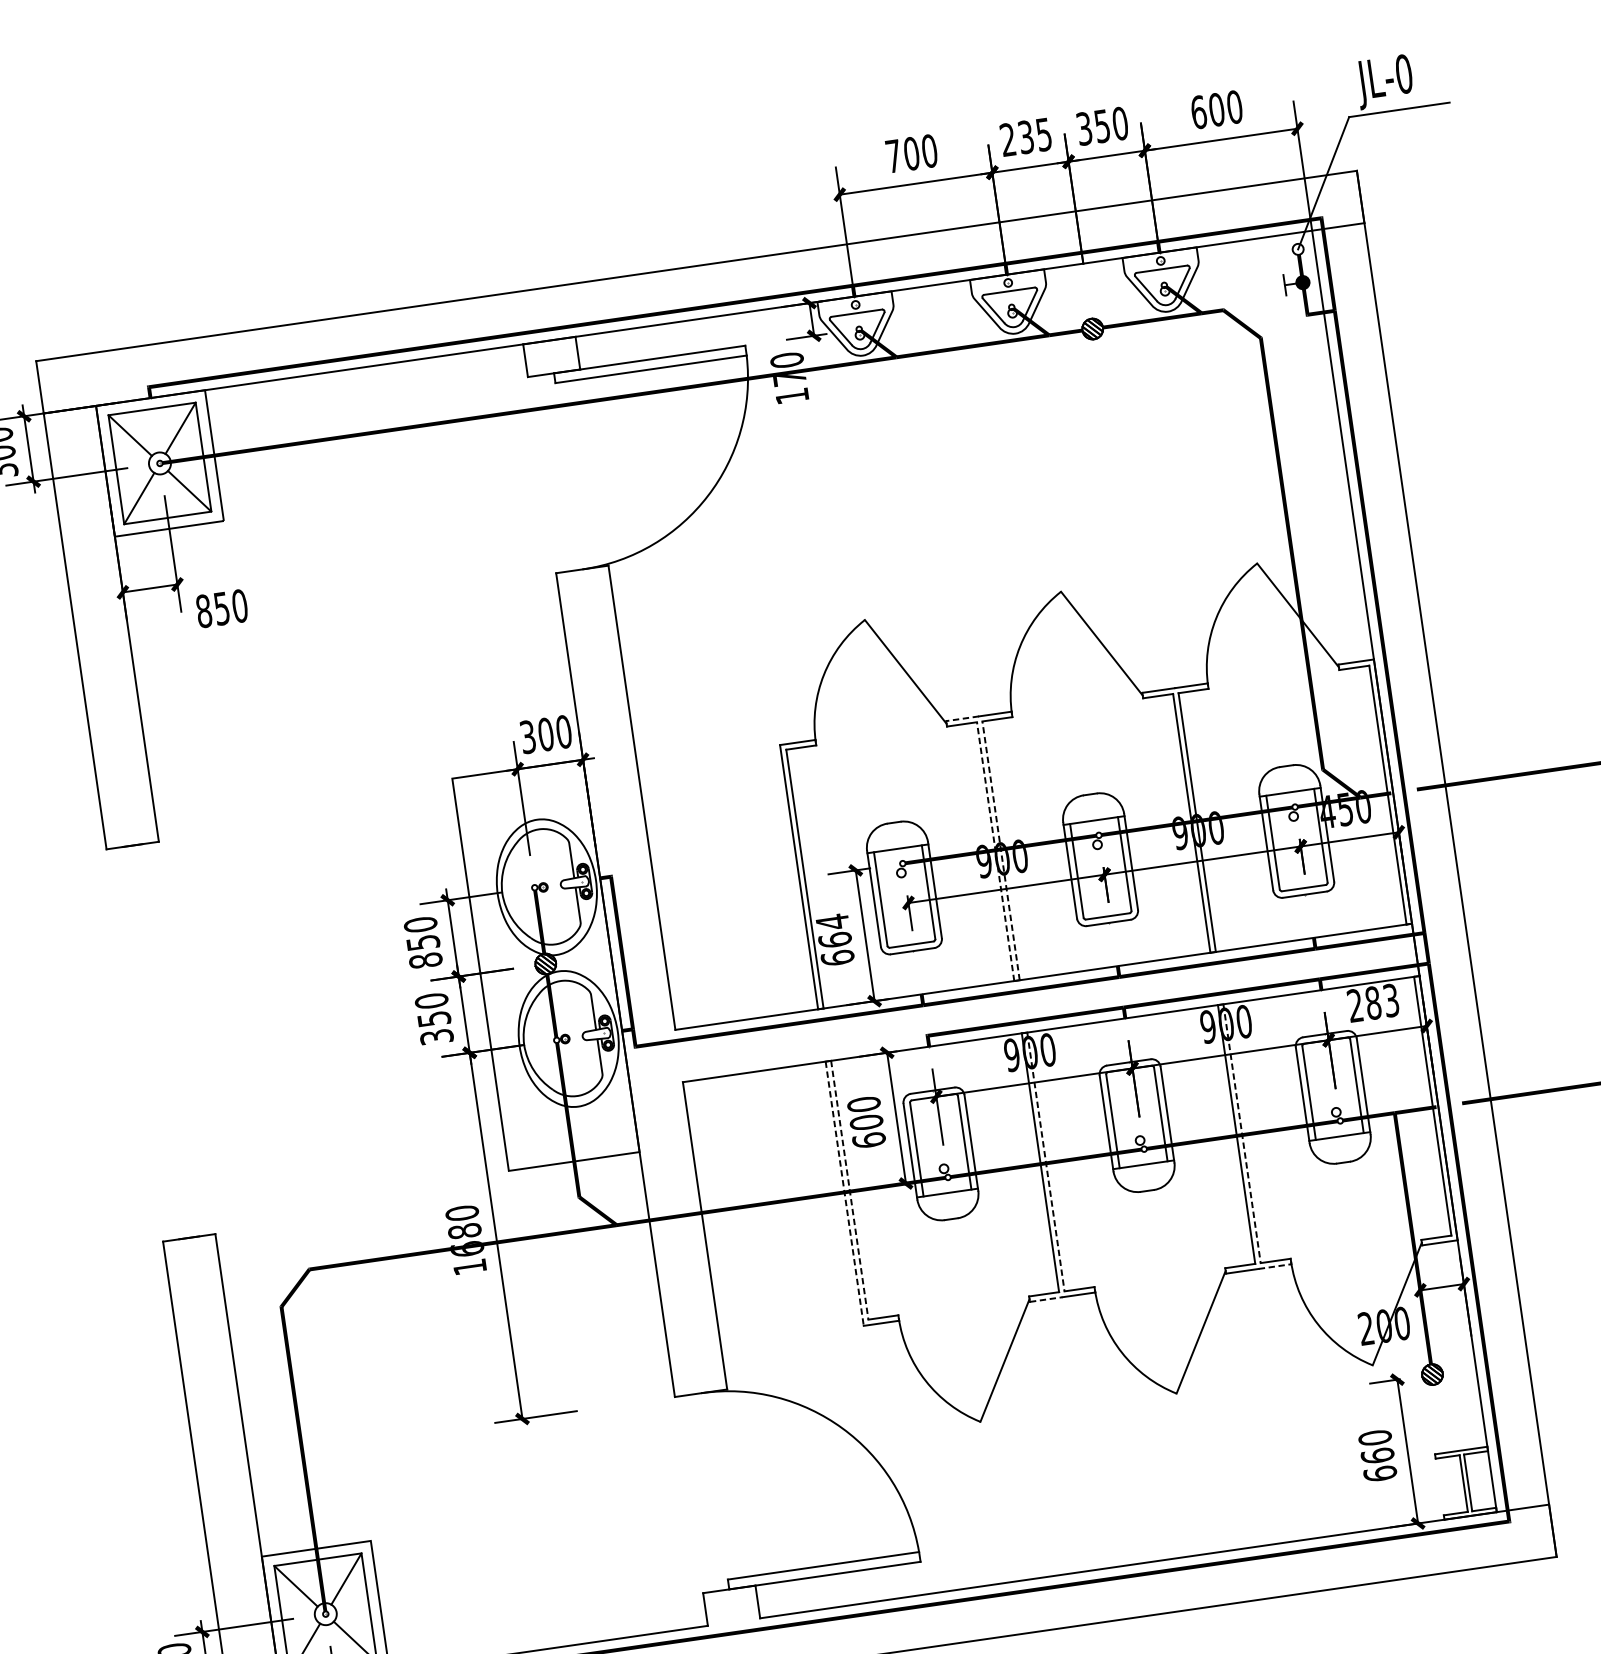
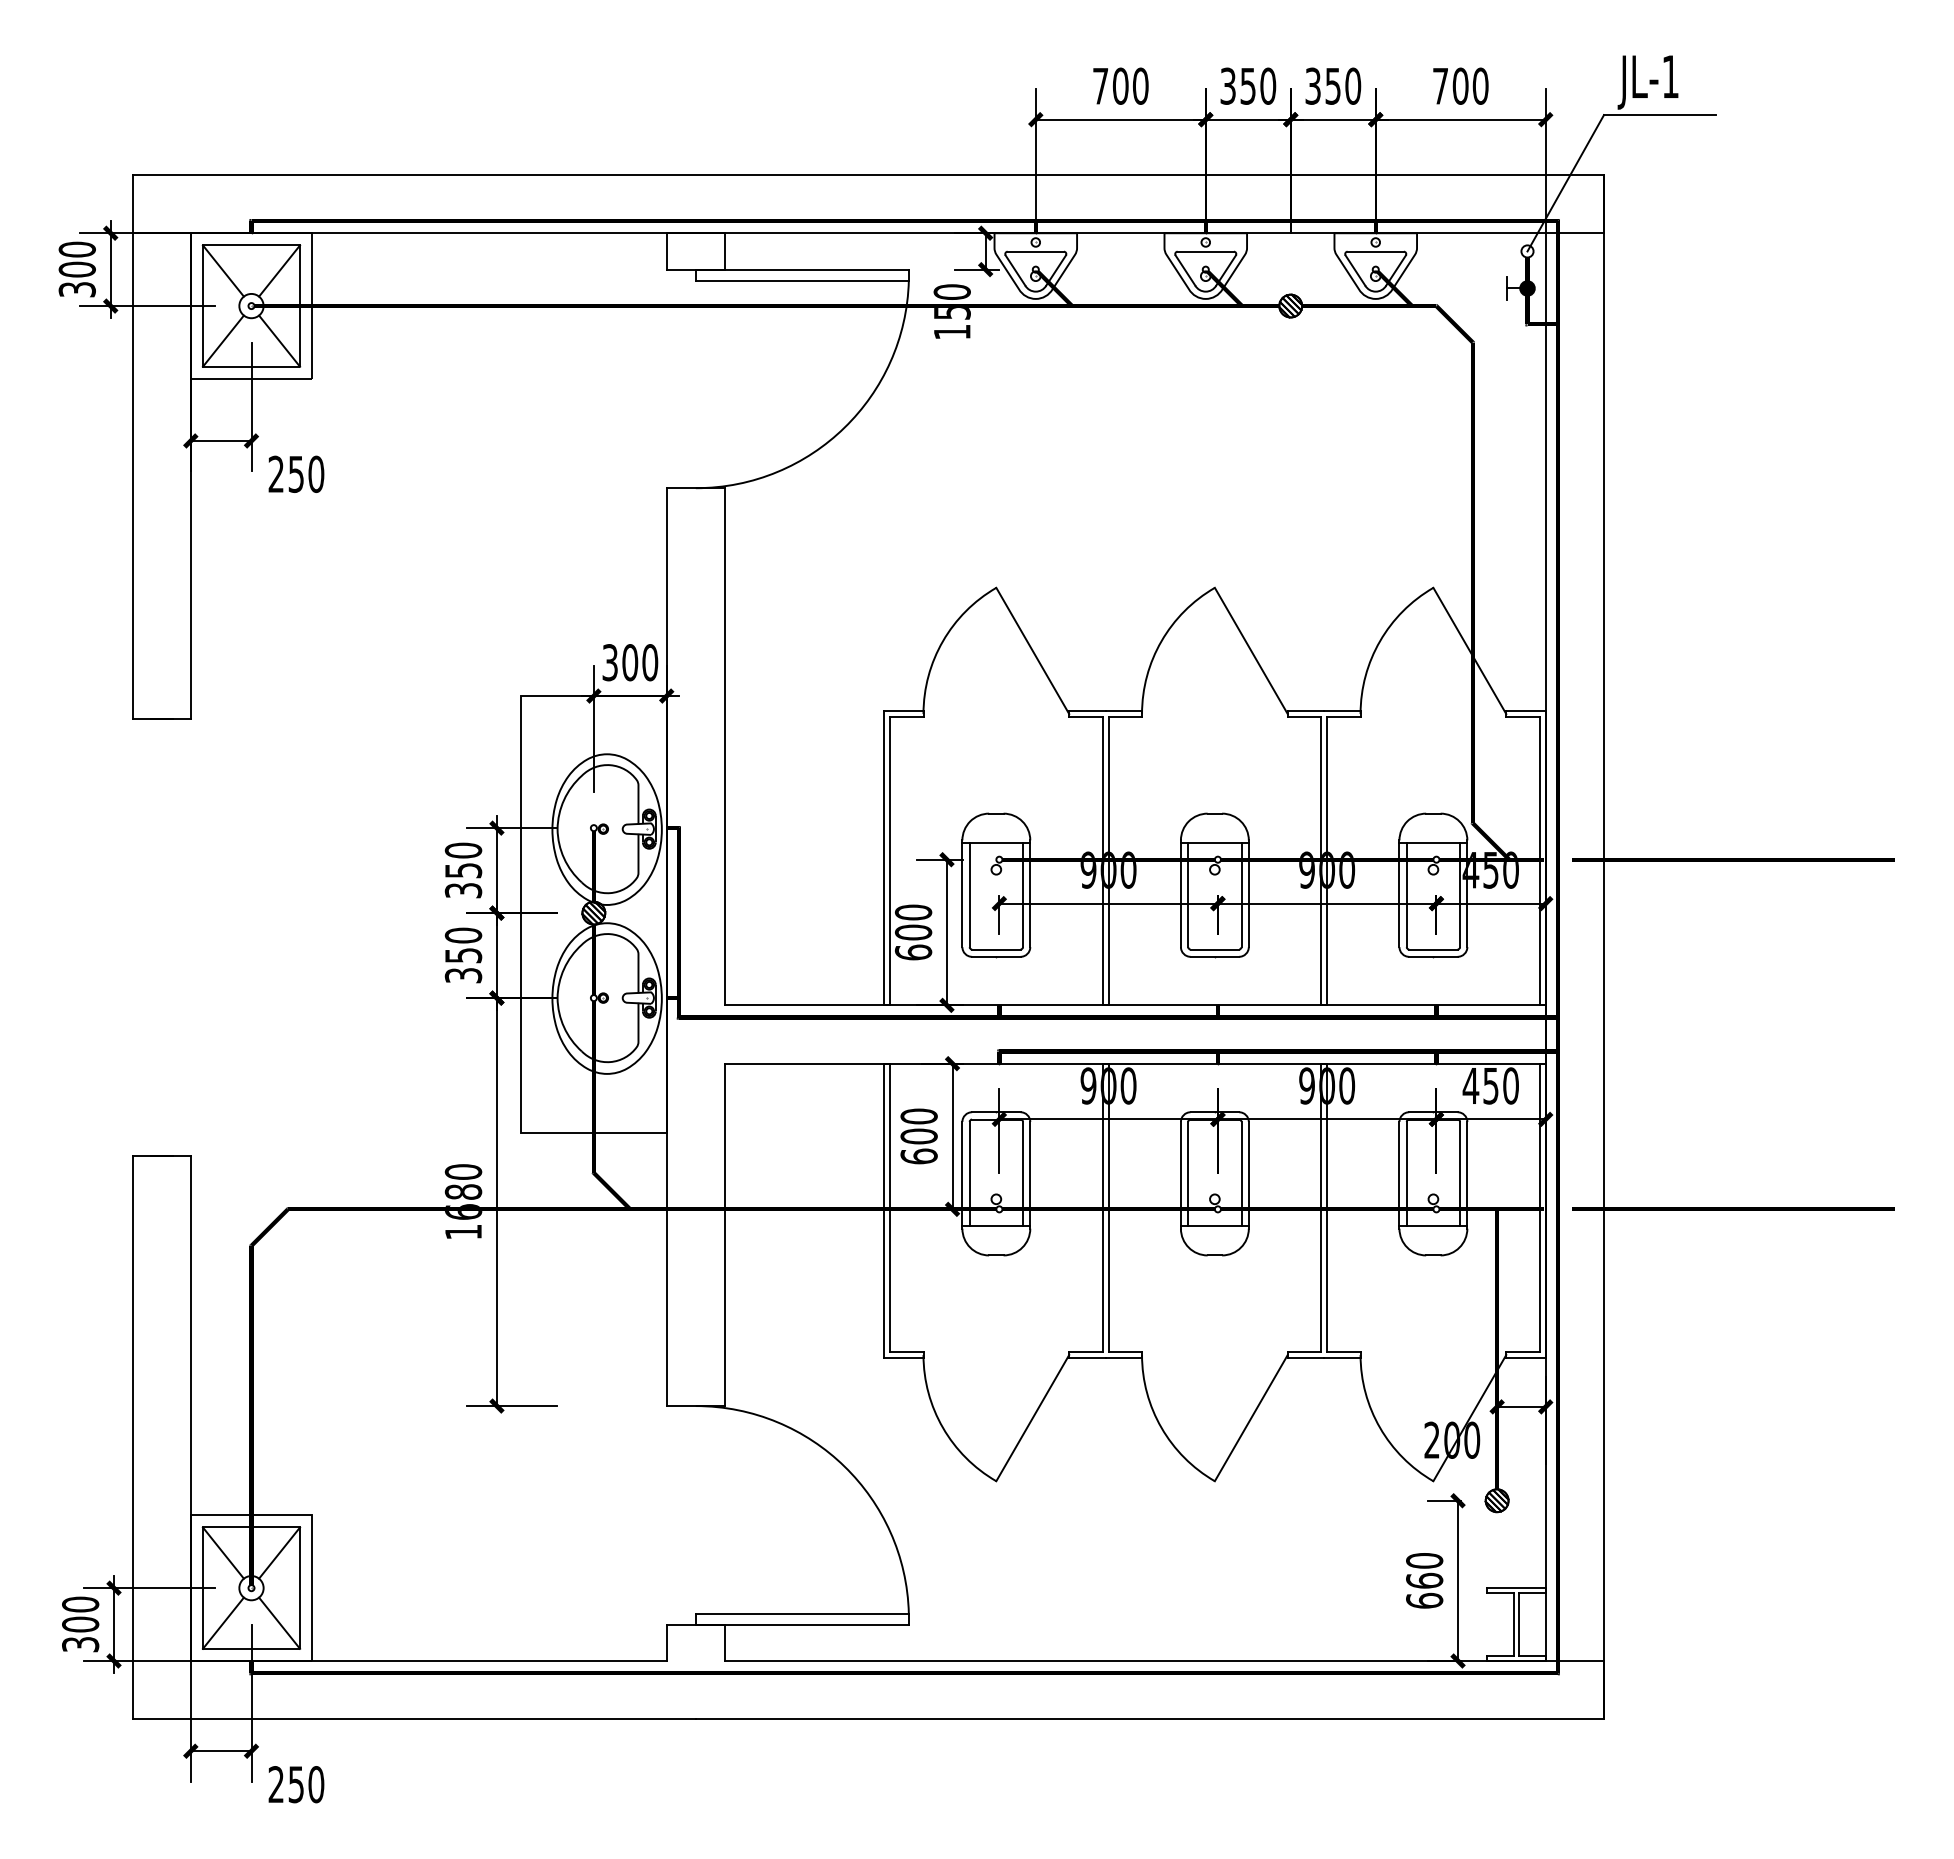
text: (1403, 73) -> (1670, 76), JL-0 -> JL-1
text: (1198, 111) -> (1440, 85), 600 -> 700
text: (1026, 136) -> (1248, 85), 235 -> 350
text: (790, 379) -> (952, 313), 170 -> 150
text: (204, 610) -> (276, 473), 850 -> 250
line: (961, 718) -> (1086, 710), dashed -> solid
line: (1000, 850) -> (1108, 860), dashed -> solid
line: (995, 851) -> (1102, 860), dashed -> solid
text: (833, 931) -> (913, 922), 664 -> 600
text: (425, 960) -> (463, 890), 850 -> 350
text: (1372, 1002) -> (1490, 1085), 283 -> 450
line: (1242, 1134) -> (1327, 1208), dashed -> solid
line: (1045, 1162) -> (1108, 1208), dashed -> solid
line: (850, 1190) -> (890, 1208), dashed -> solid
line: (845, 1194) -> (884, 1211), dashed -> solid
line: (1275, 1266) -> (1342, 1358), dashed -> solid
line: (1046, 1299) -> (1087, 1358), dashed -> solid

